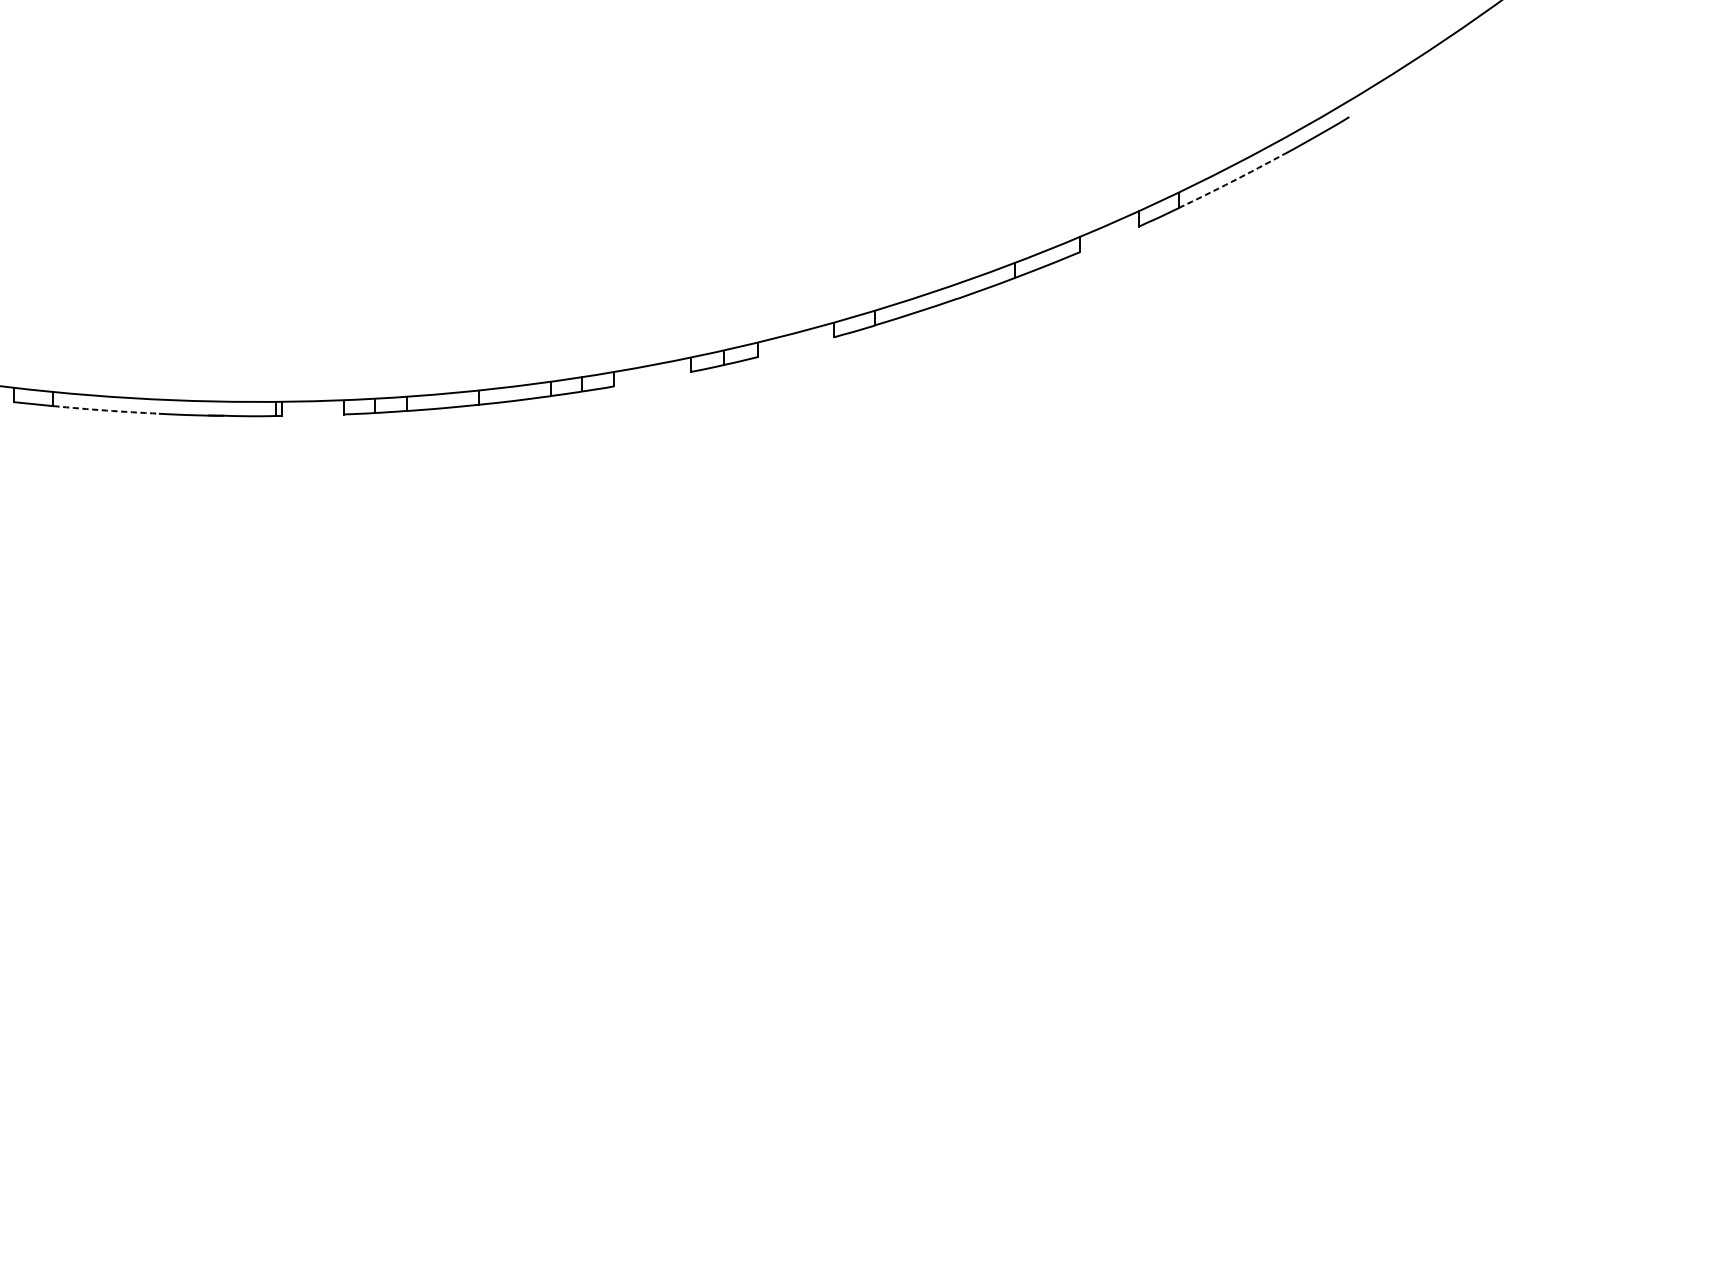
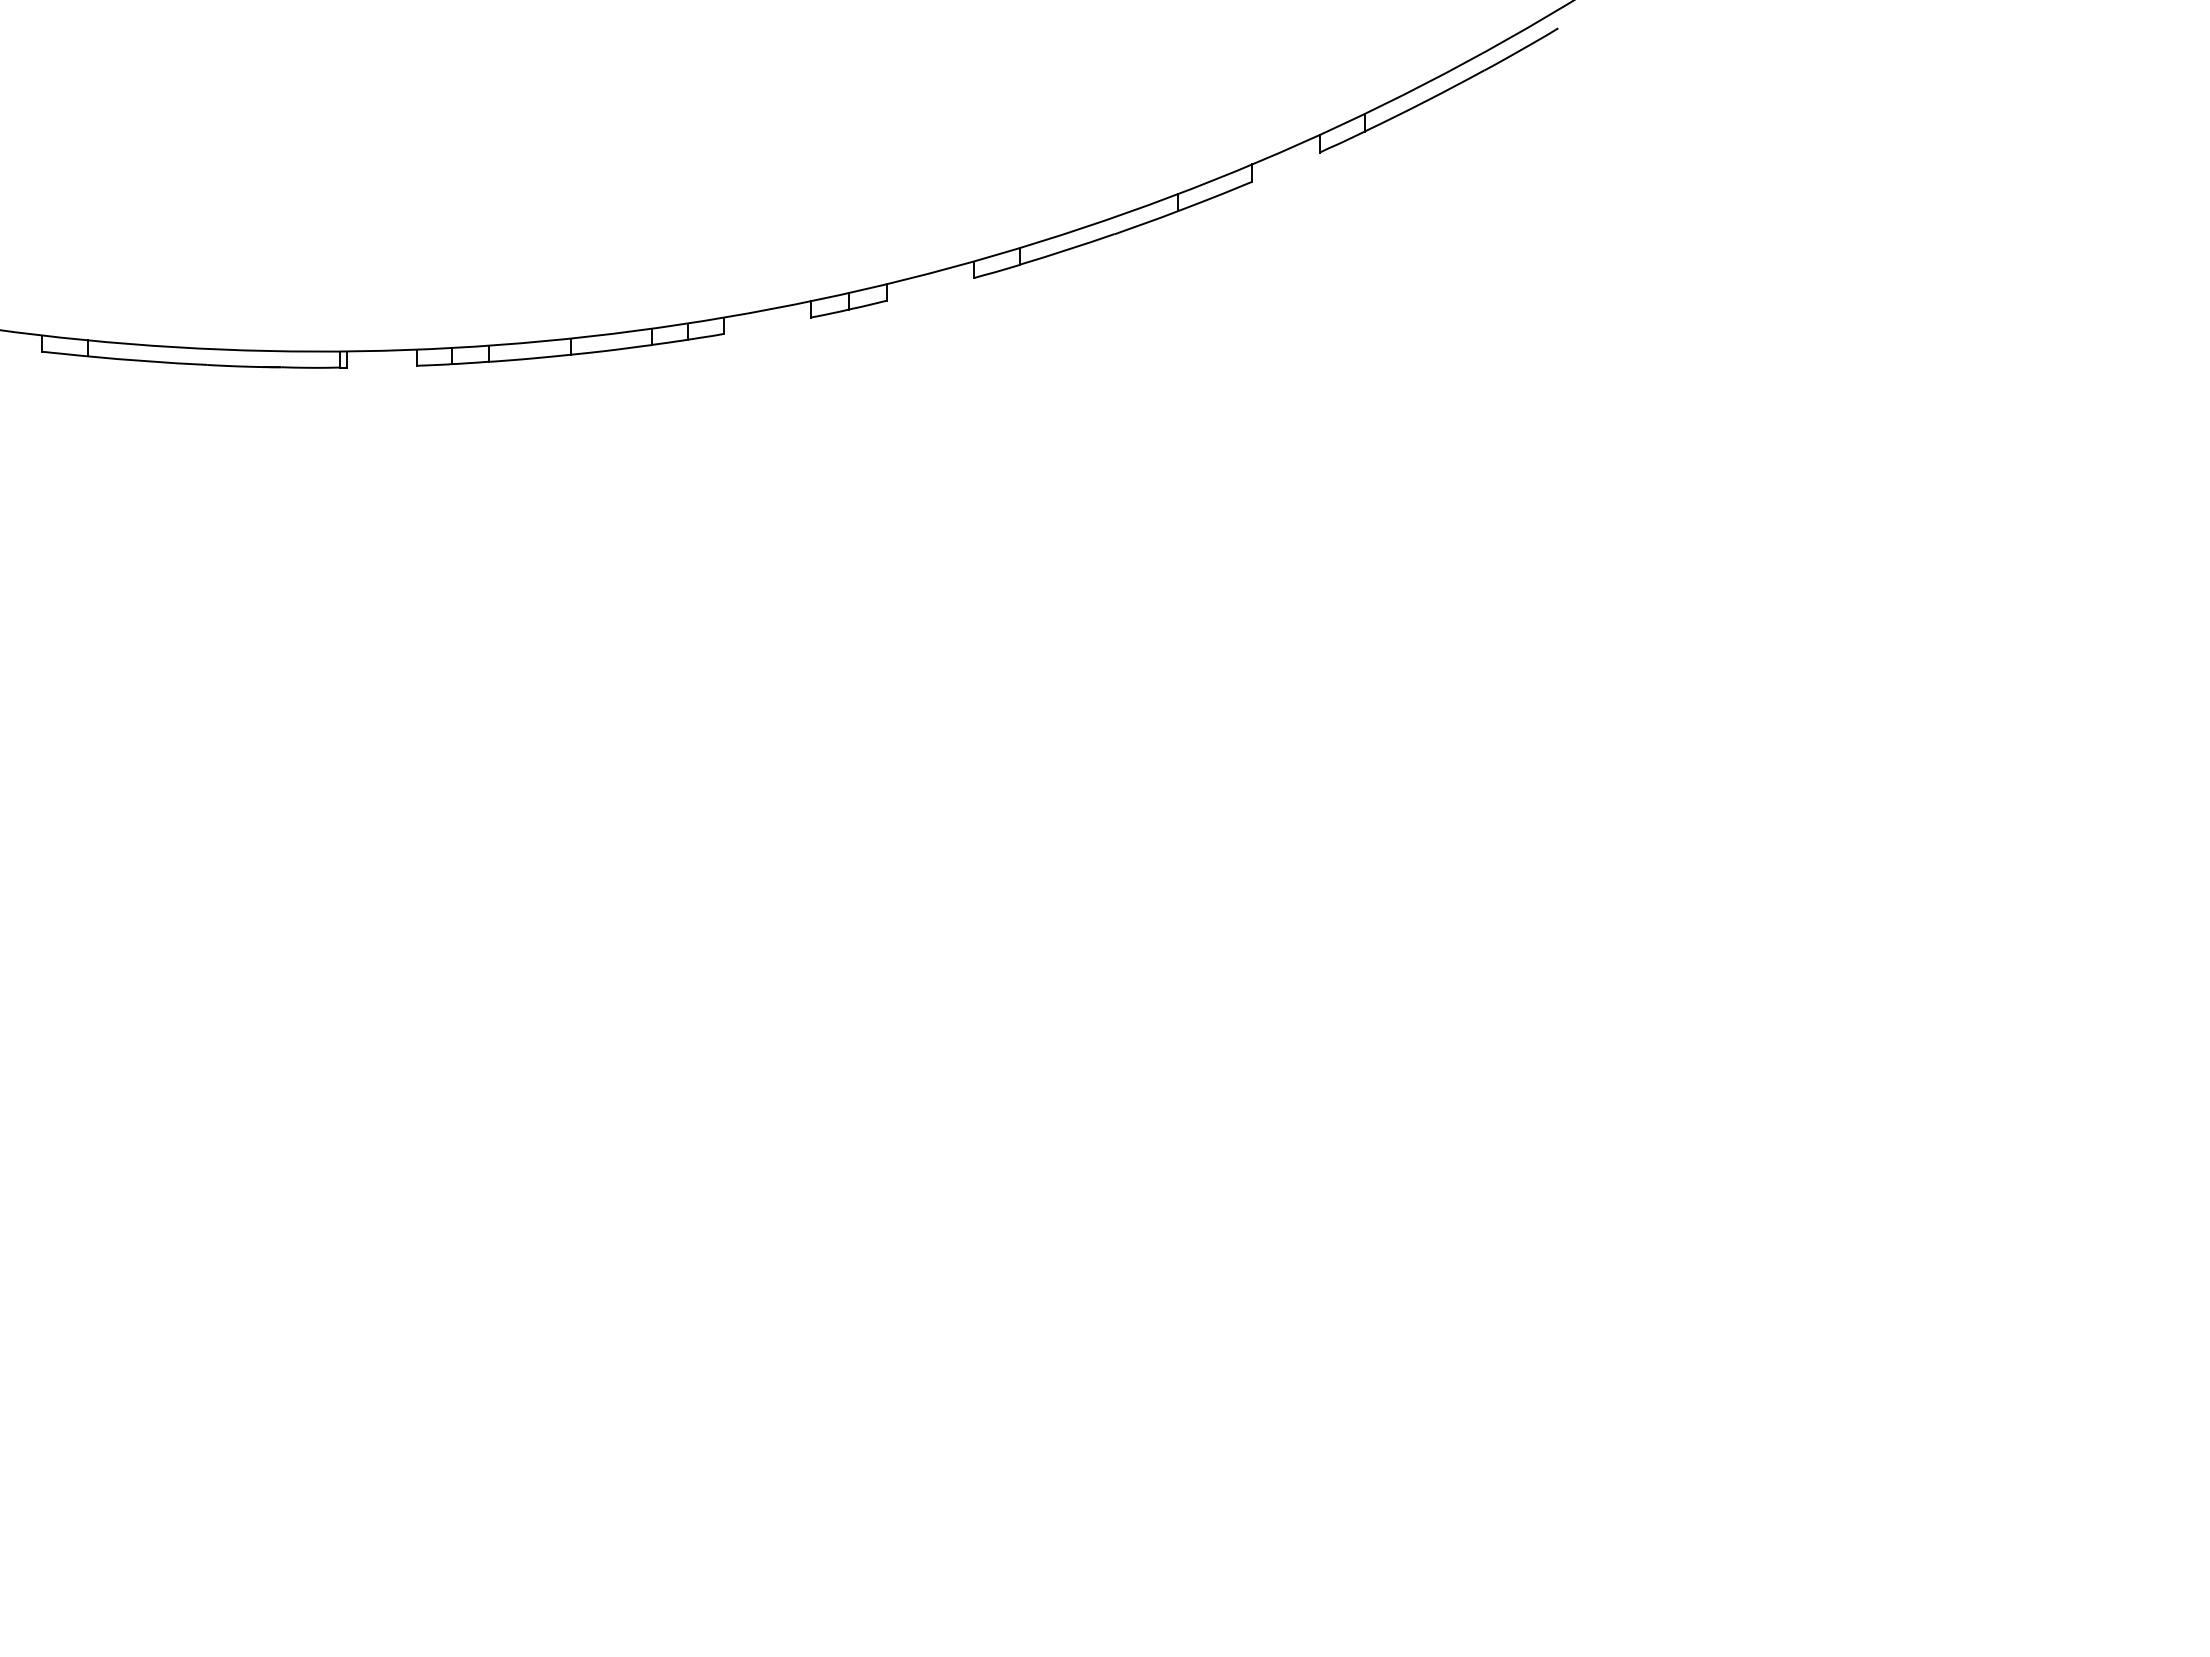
arc: (1232, 181) -> (1425, 101), dashed -> solid
arc: (106, 410) -> (147, 361), dashed -> solid

